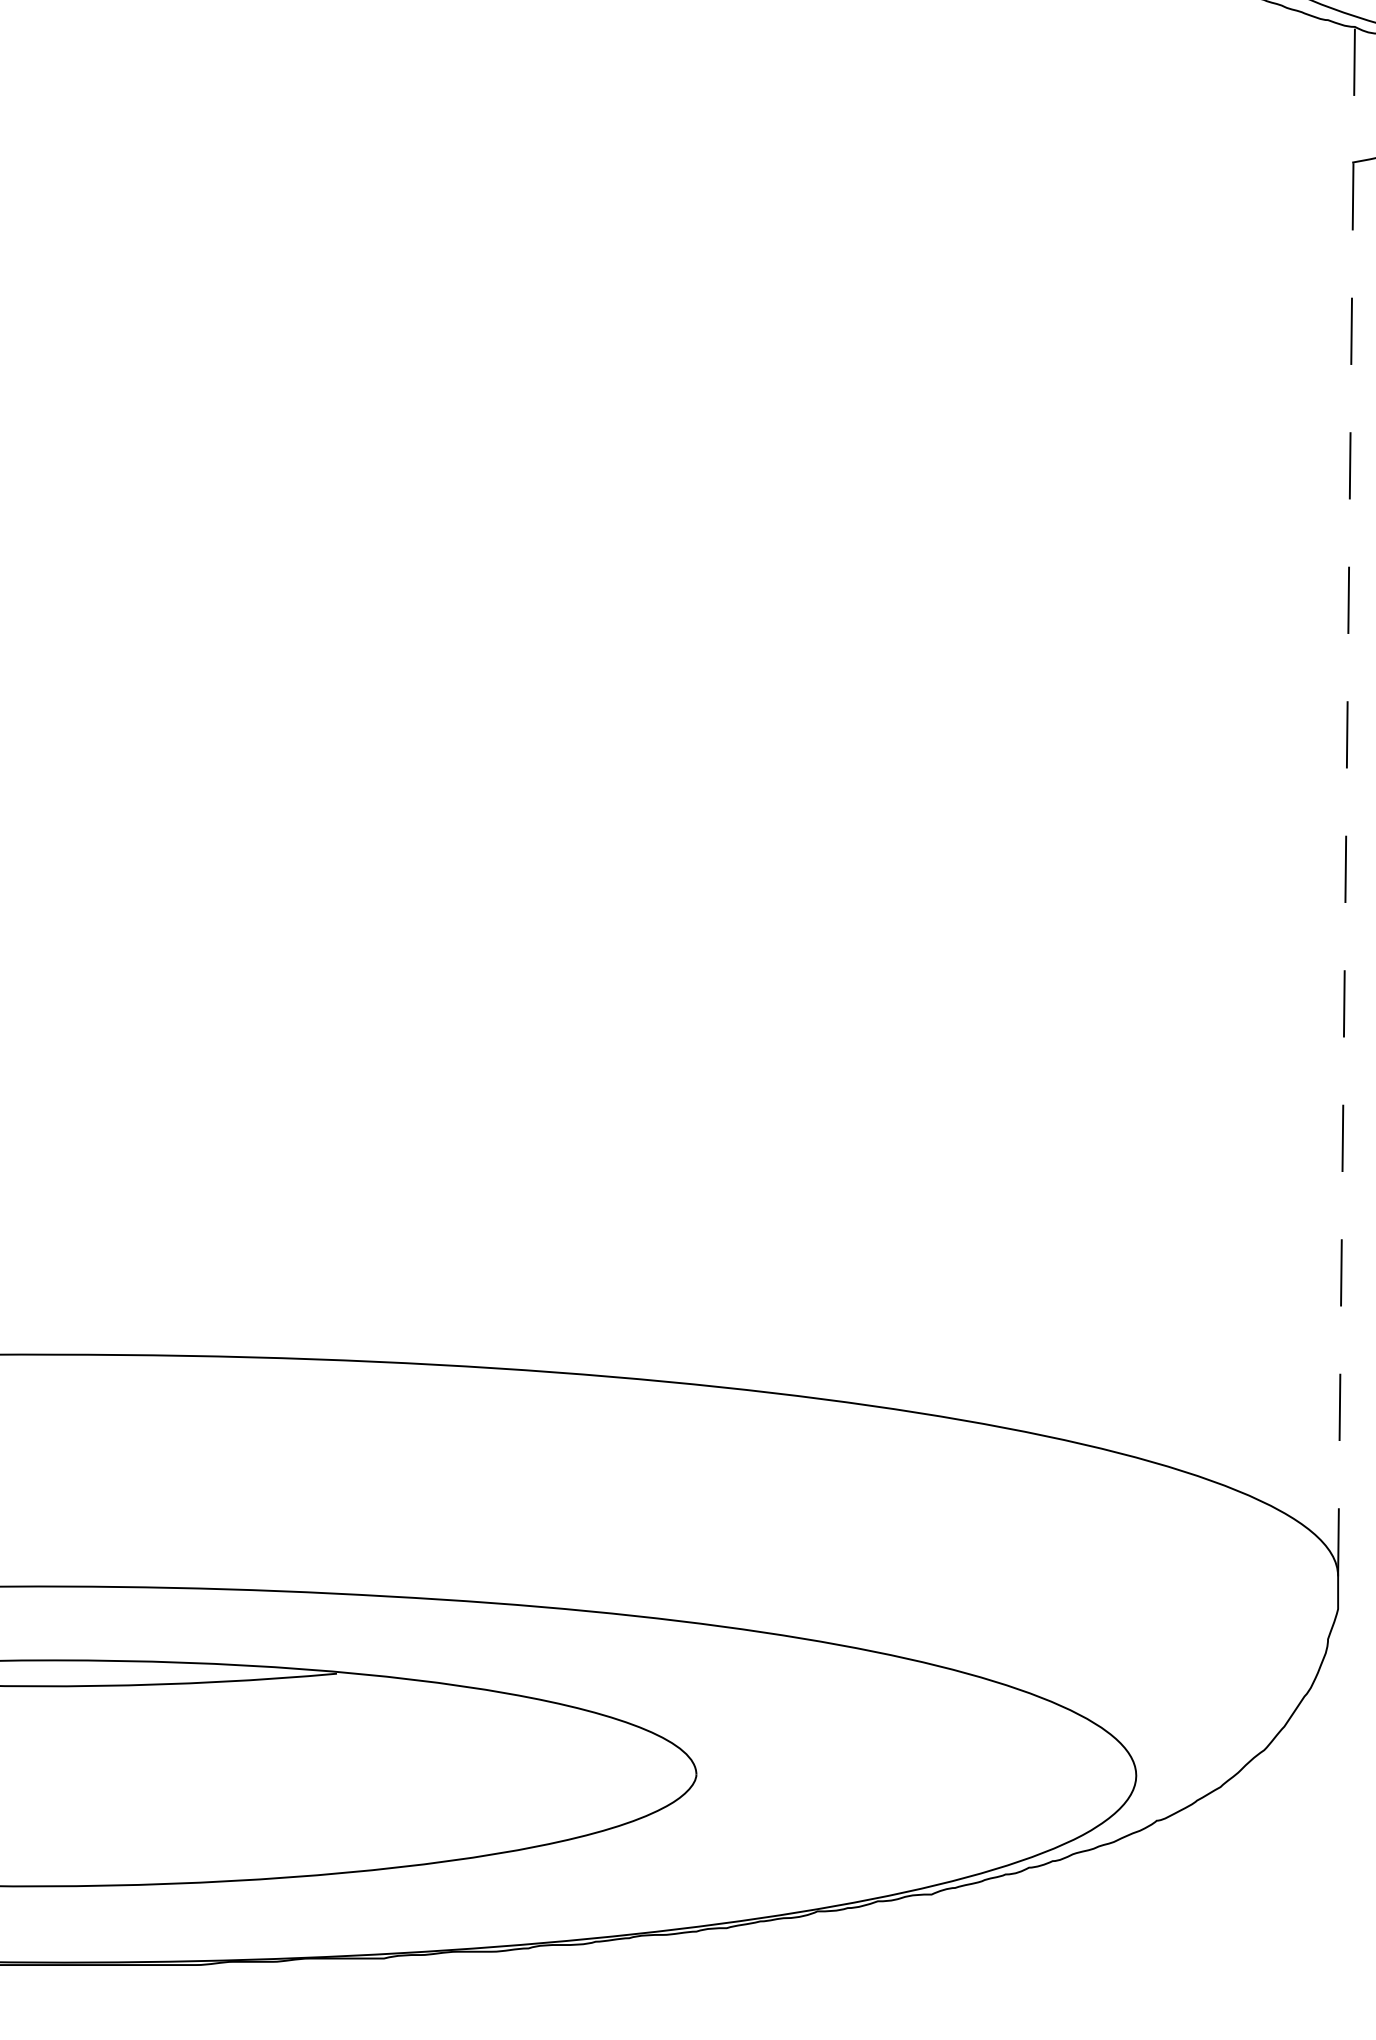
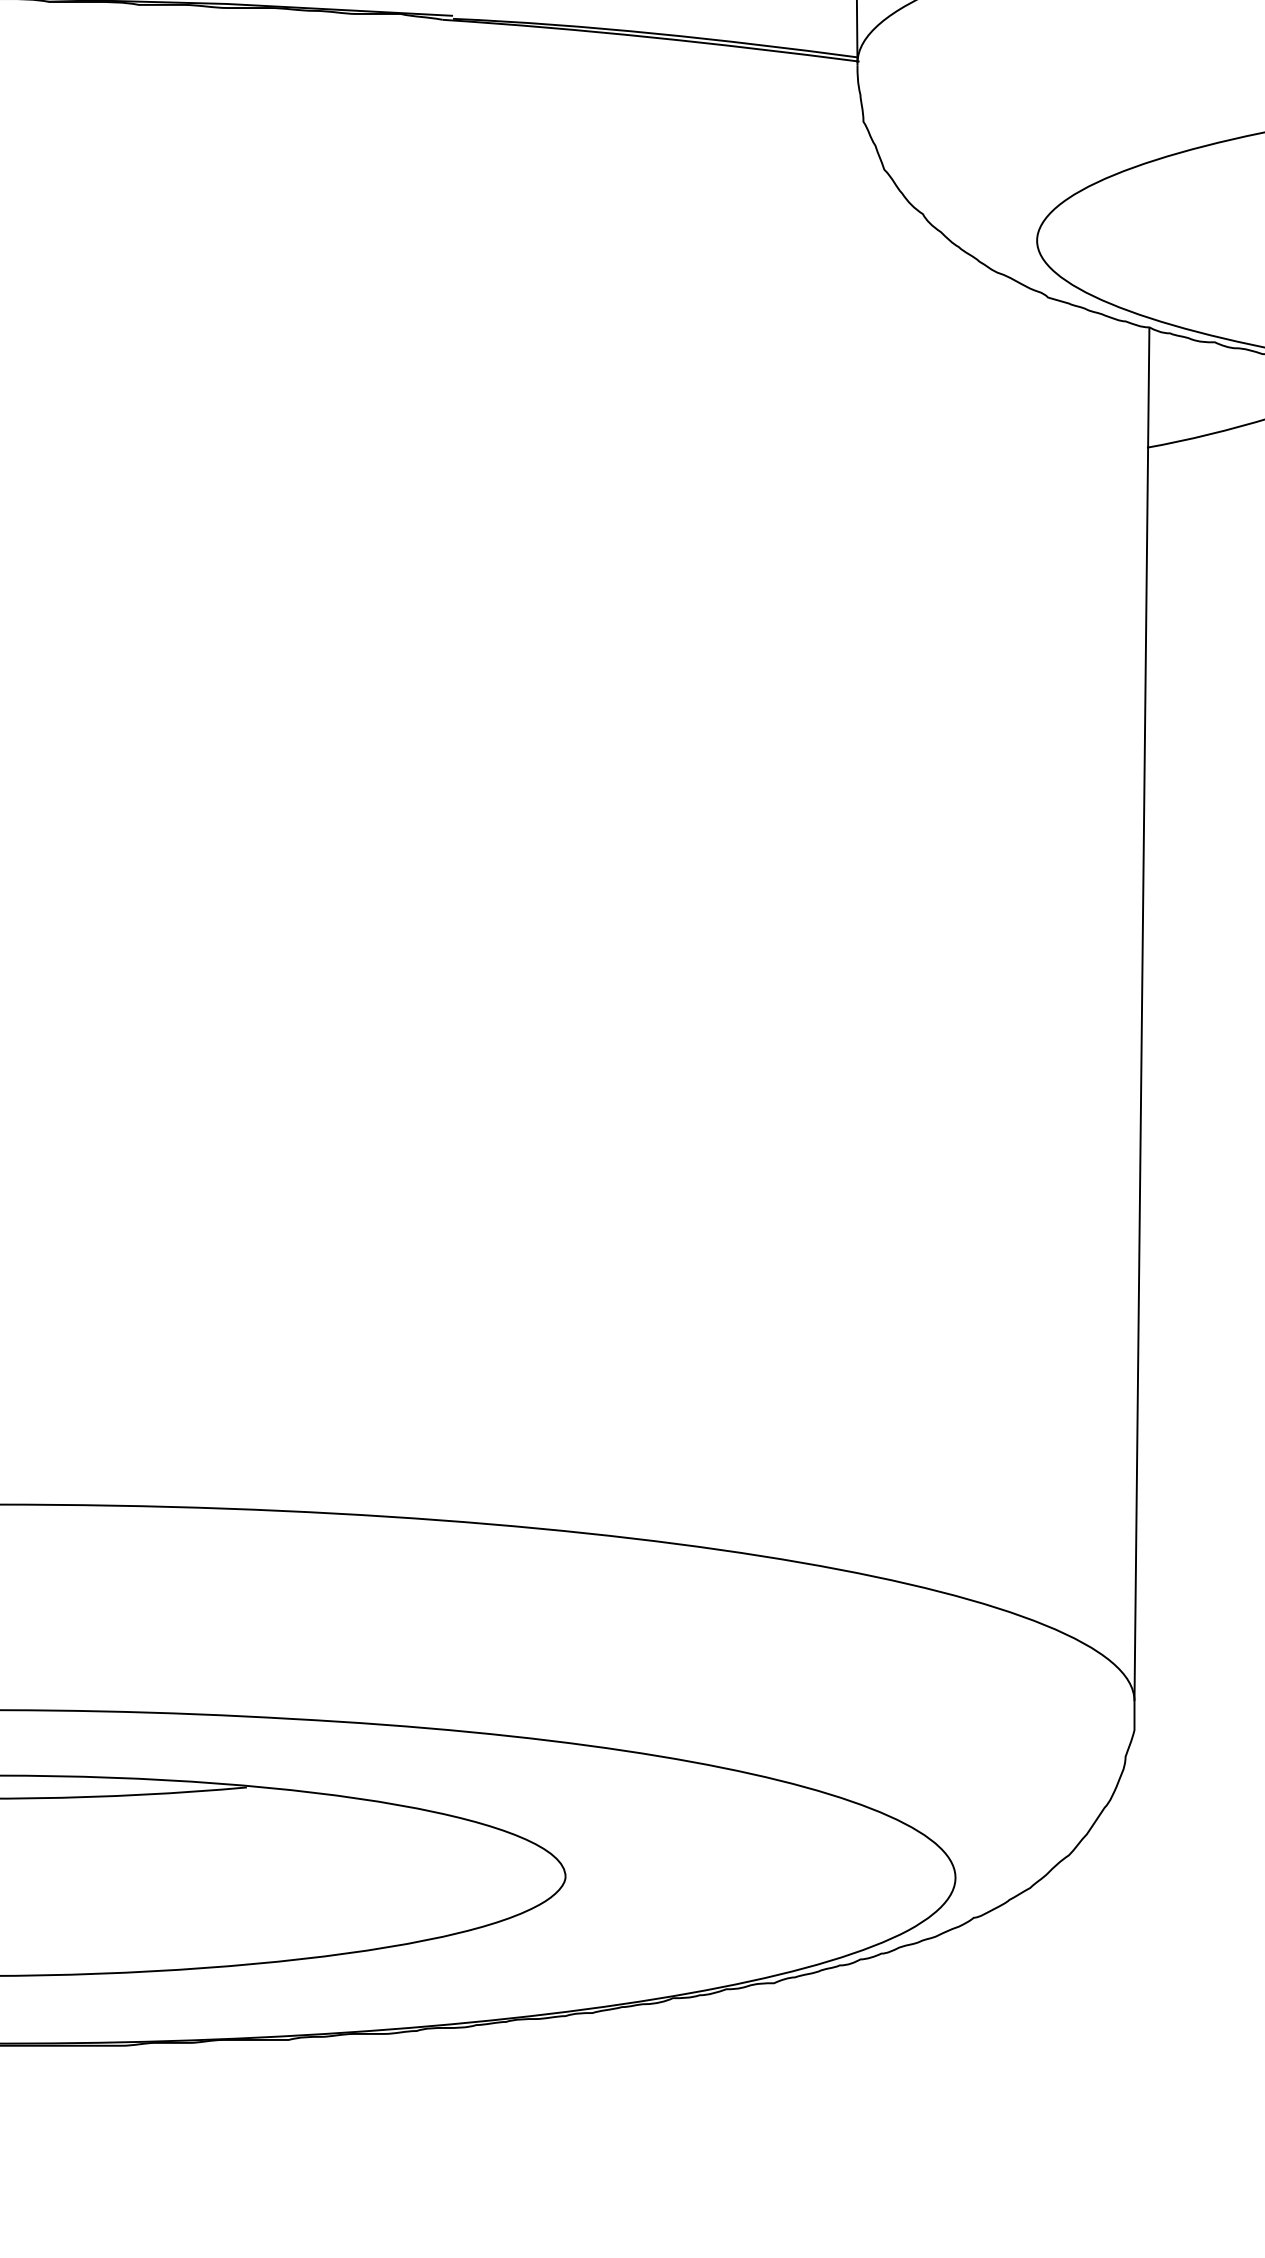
line: (1346, 800) -> (1141, 1013), dashed -> solid

